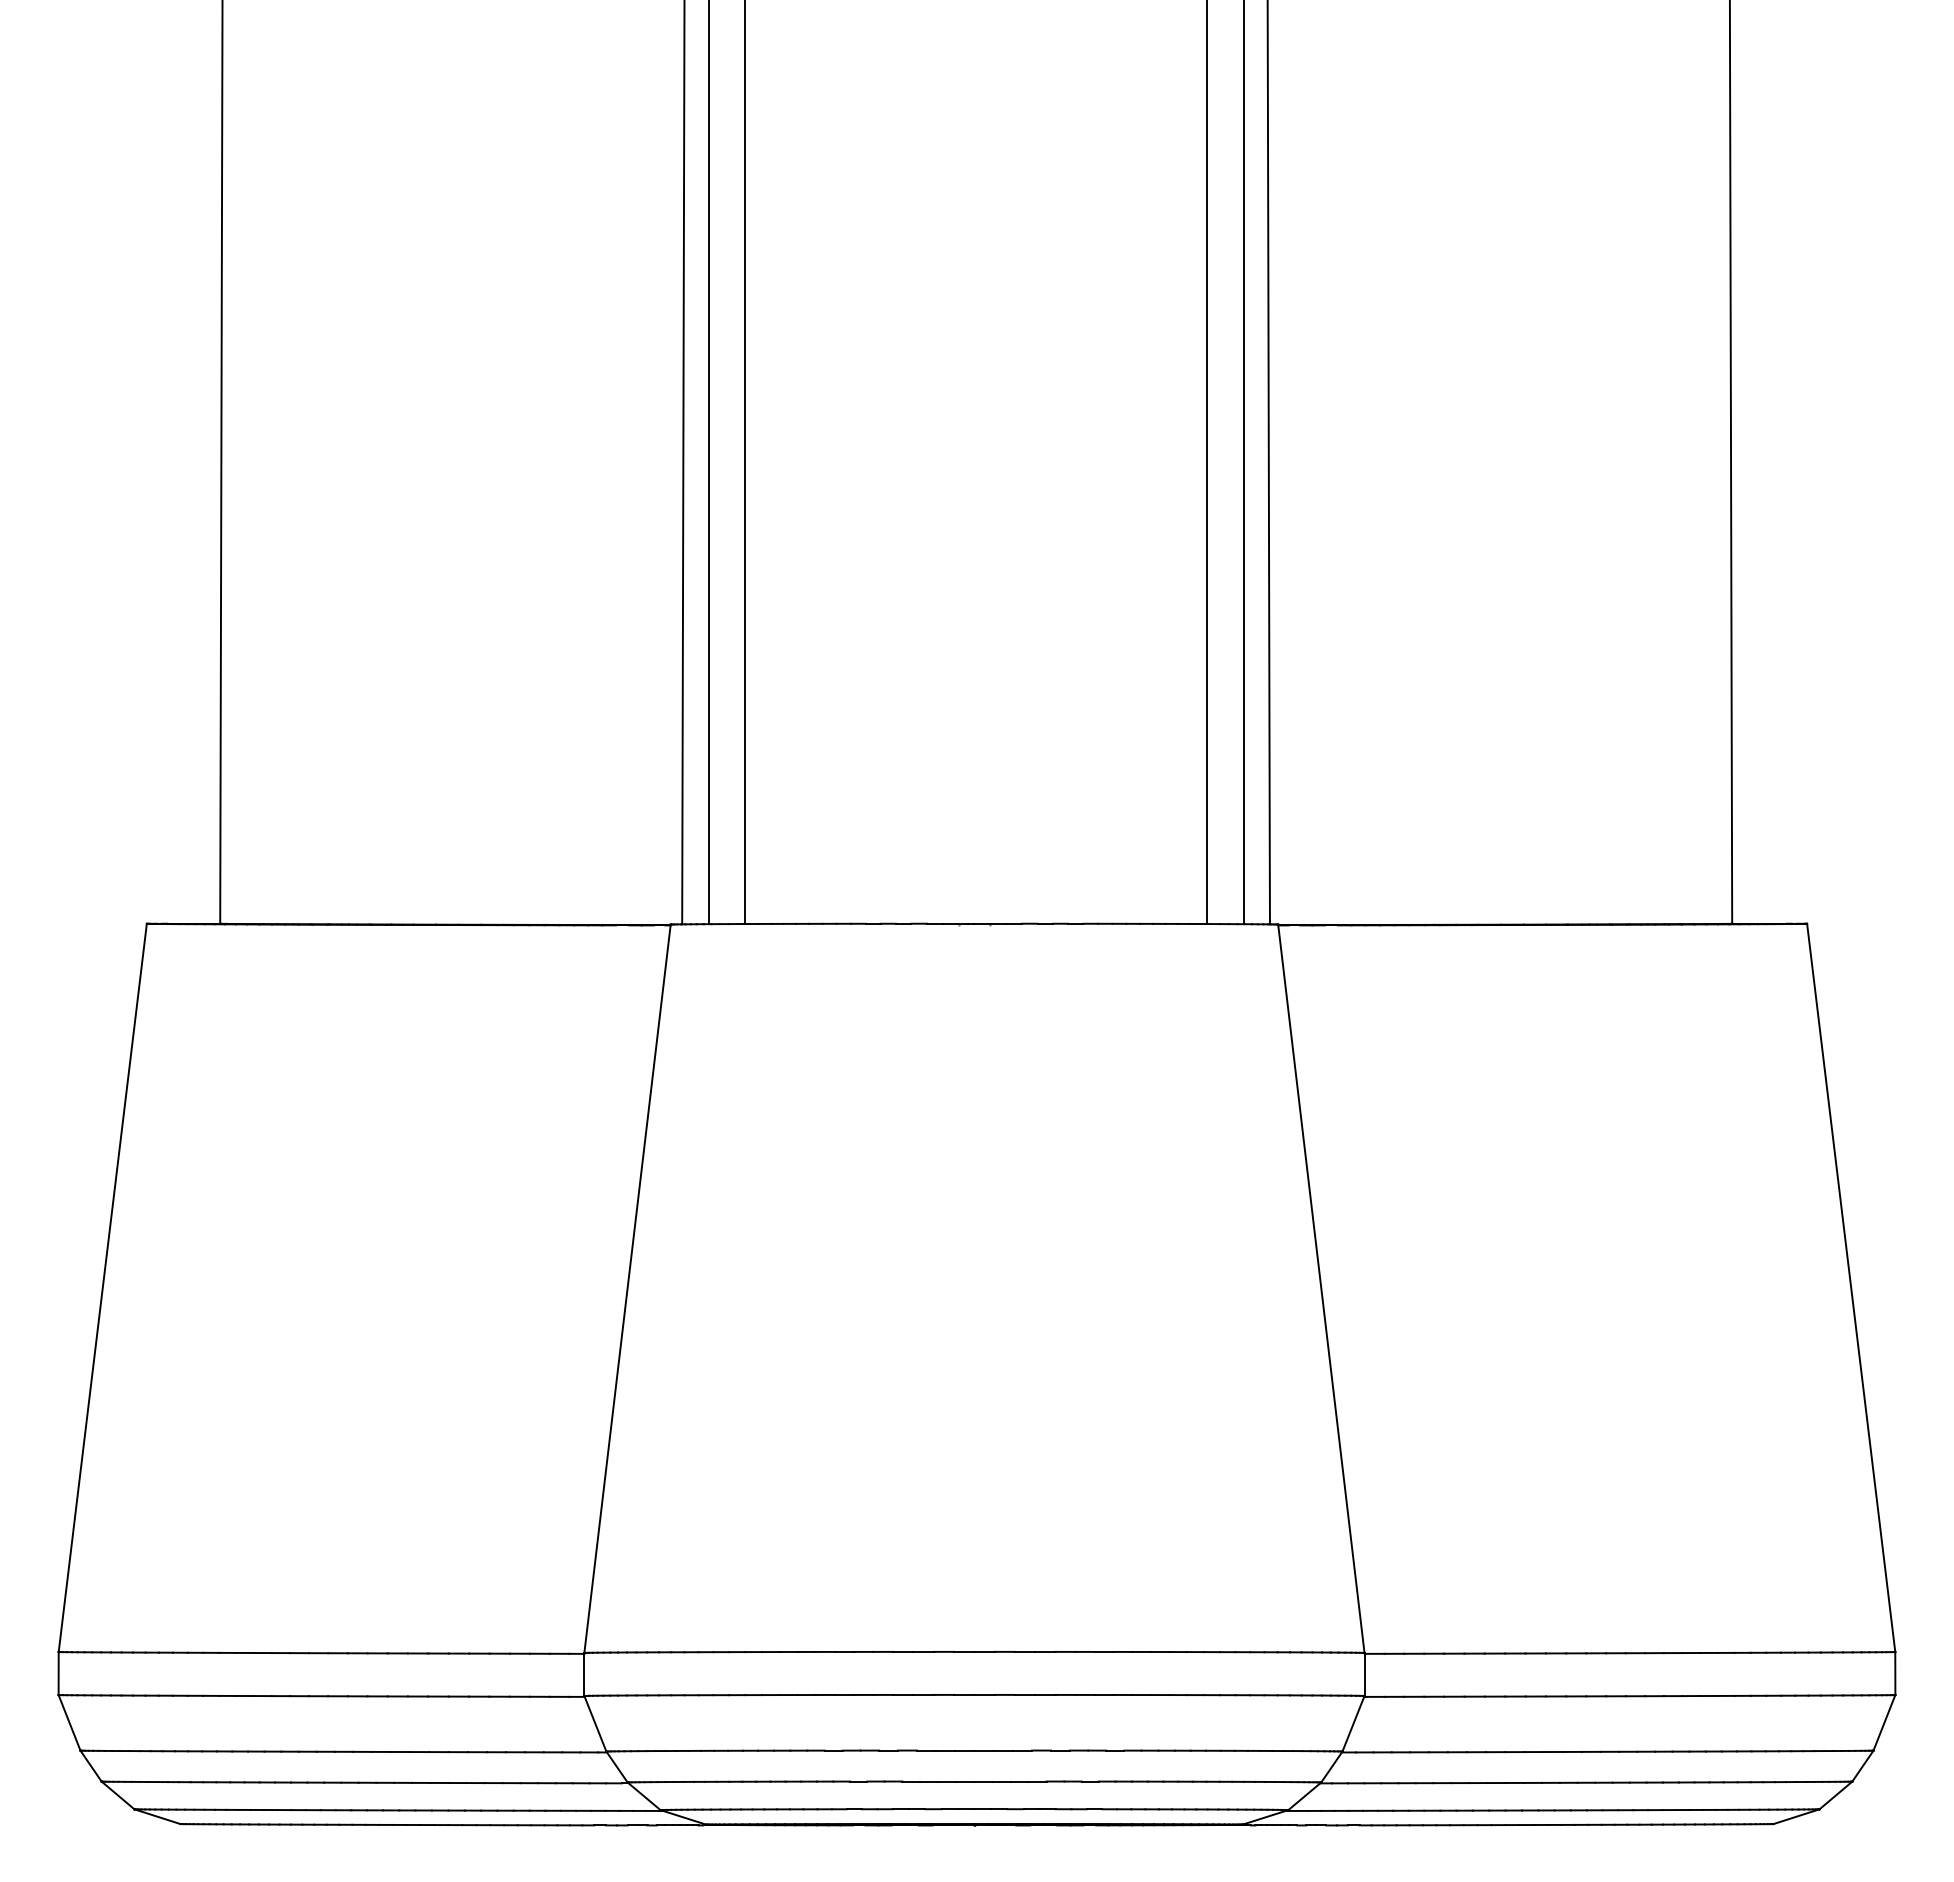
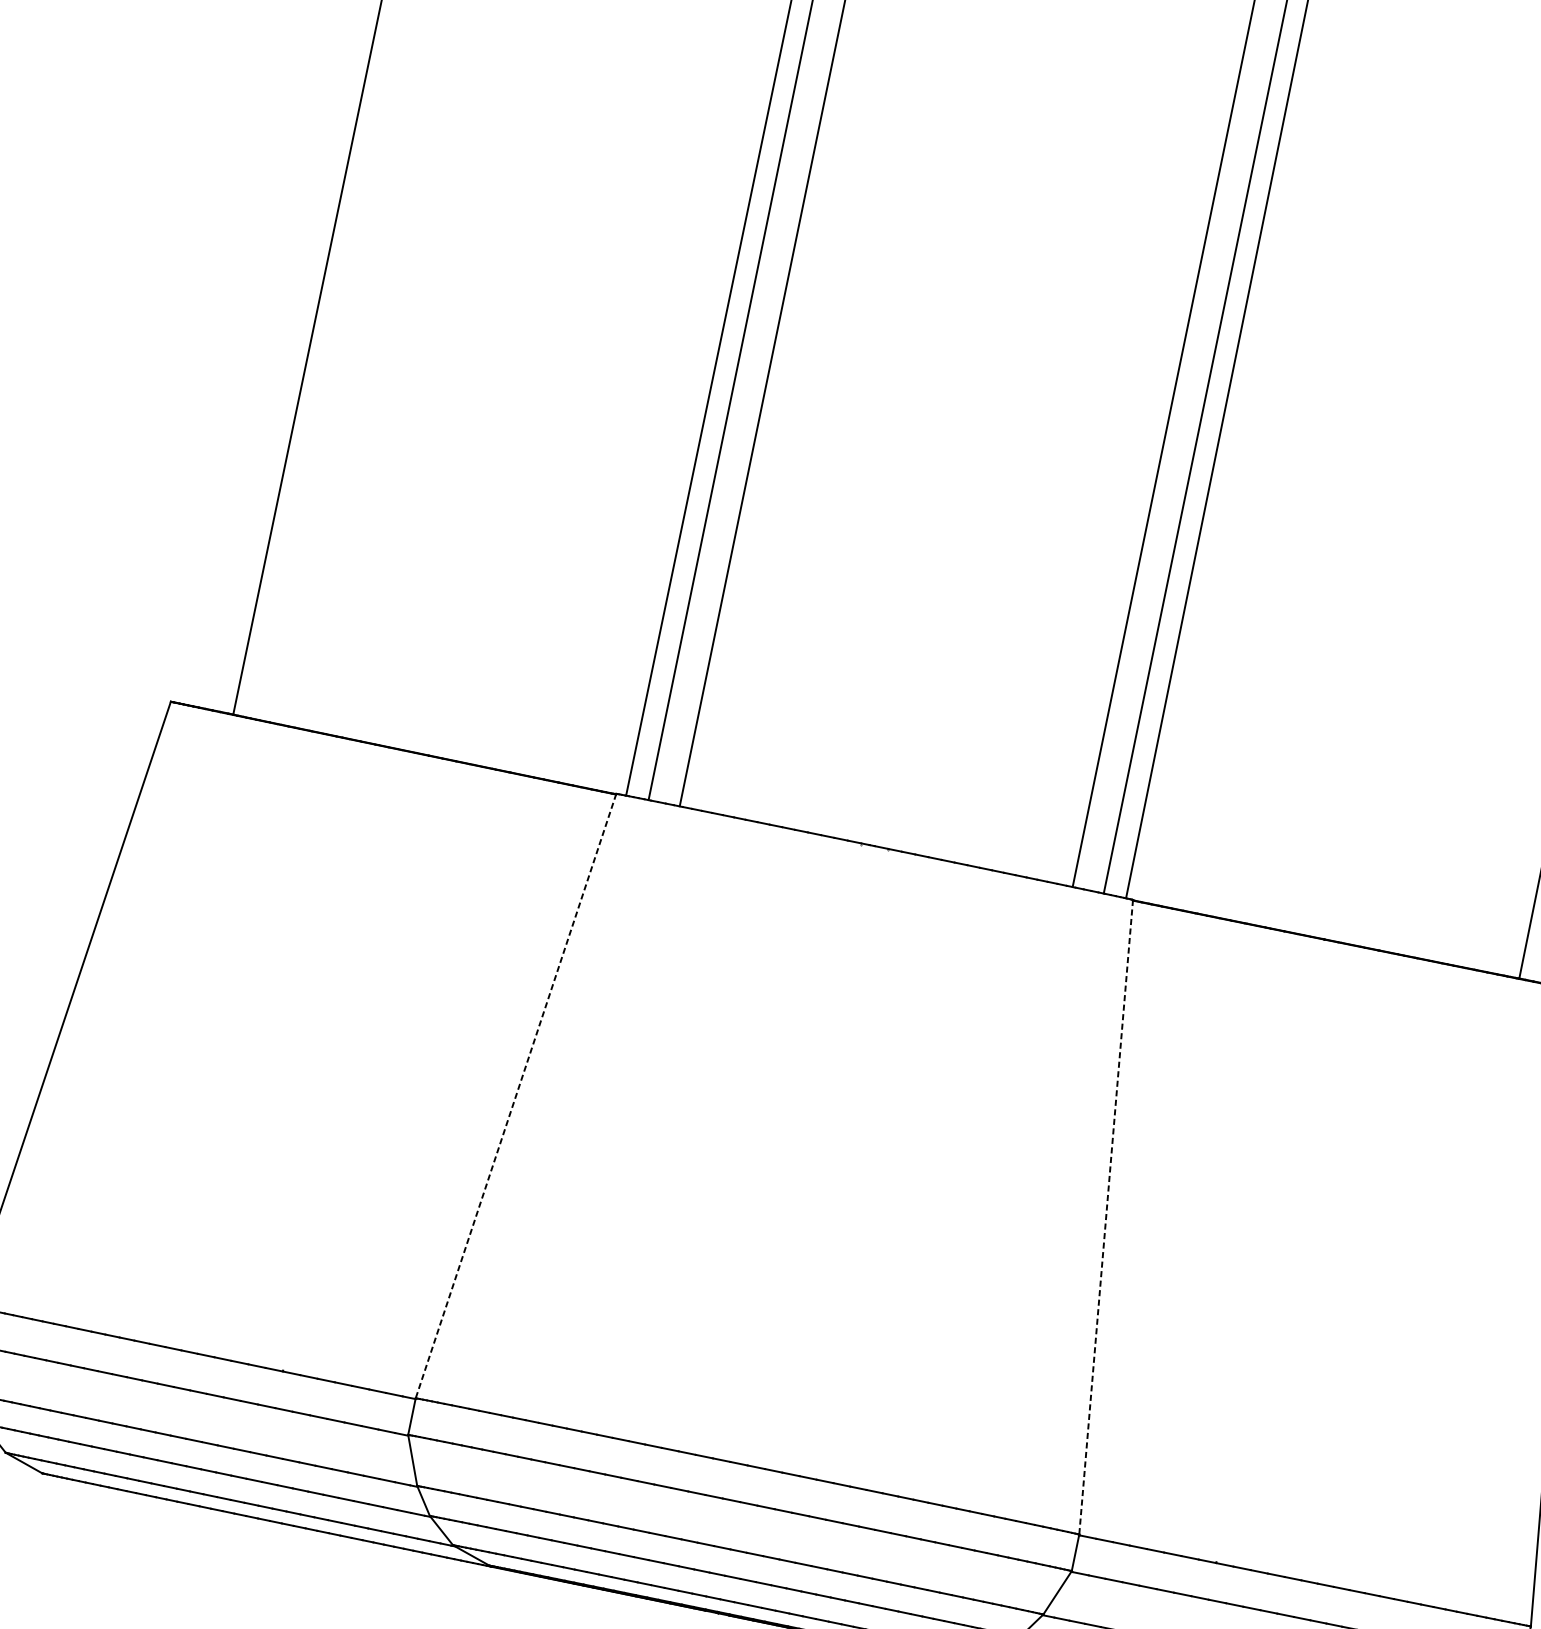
line: (627, 1288) -> (516, 1095), solid -> dashed
line: (1321, 1288) -> (1106, 1217), solid -> dashed

